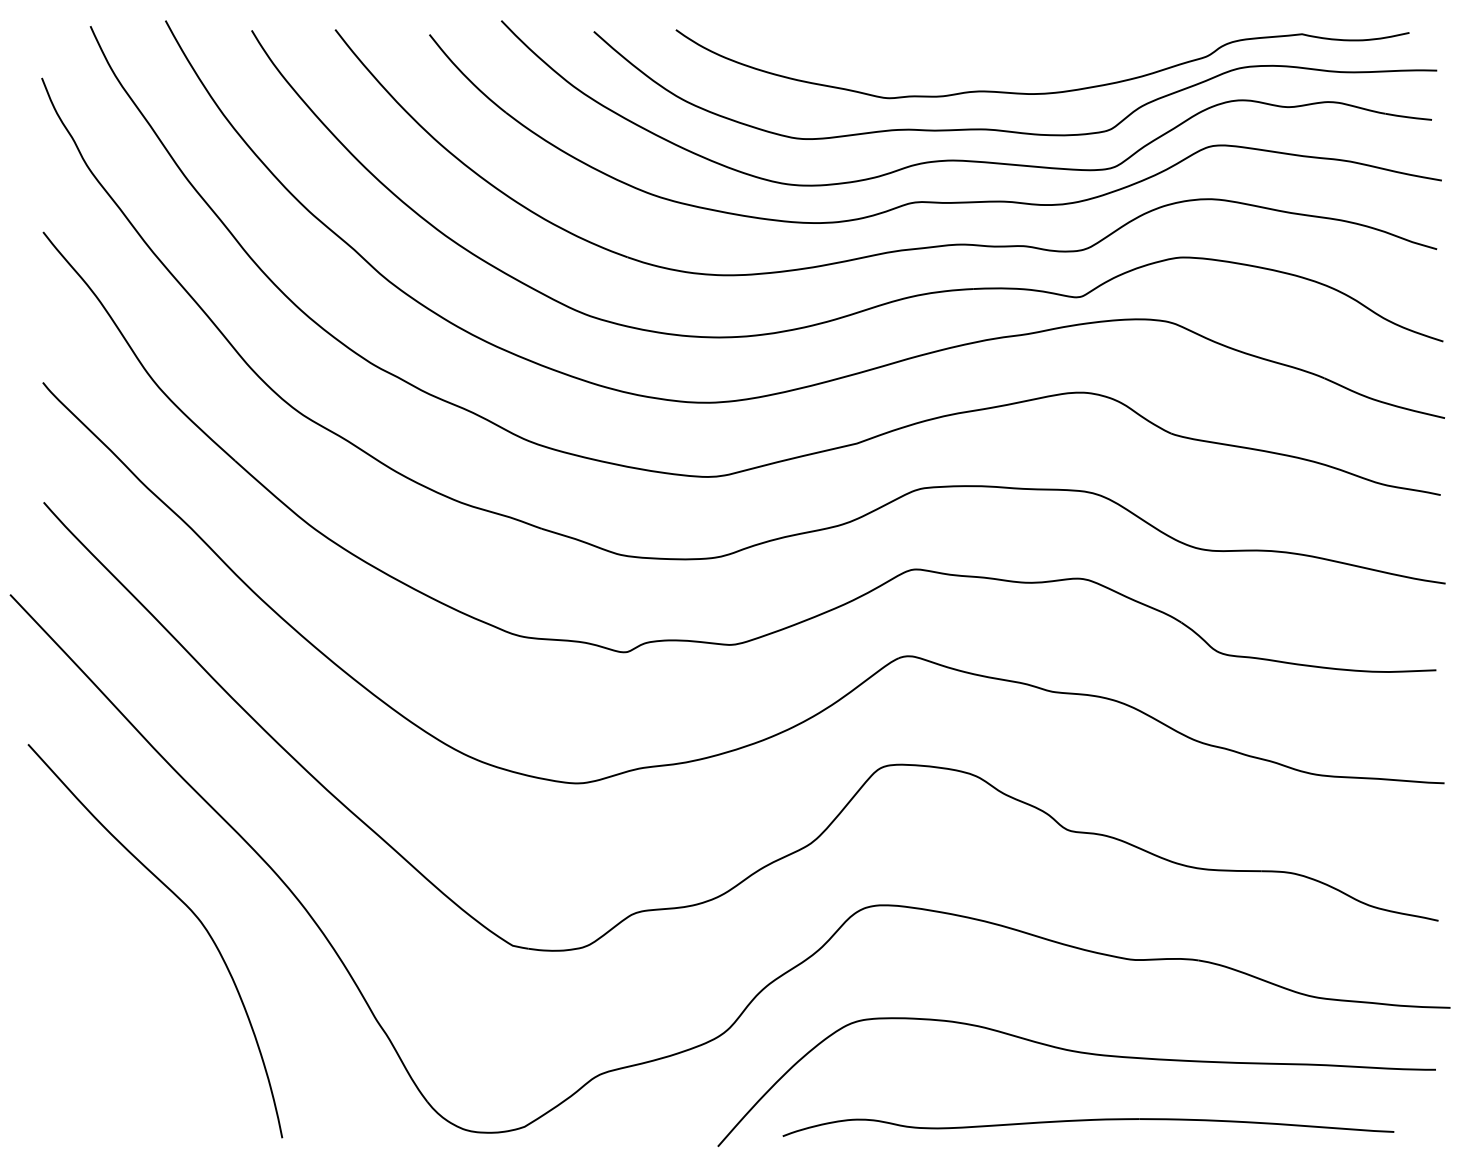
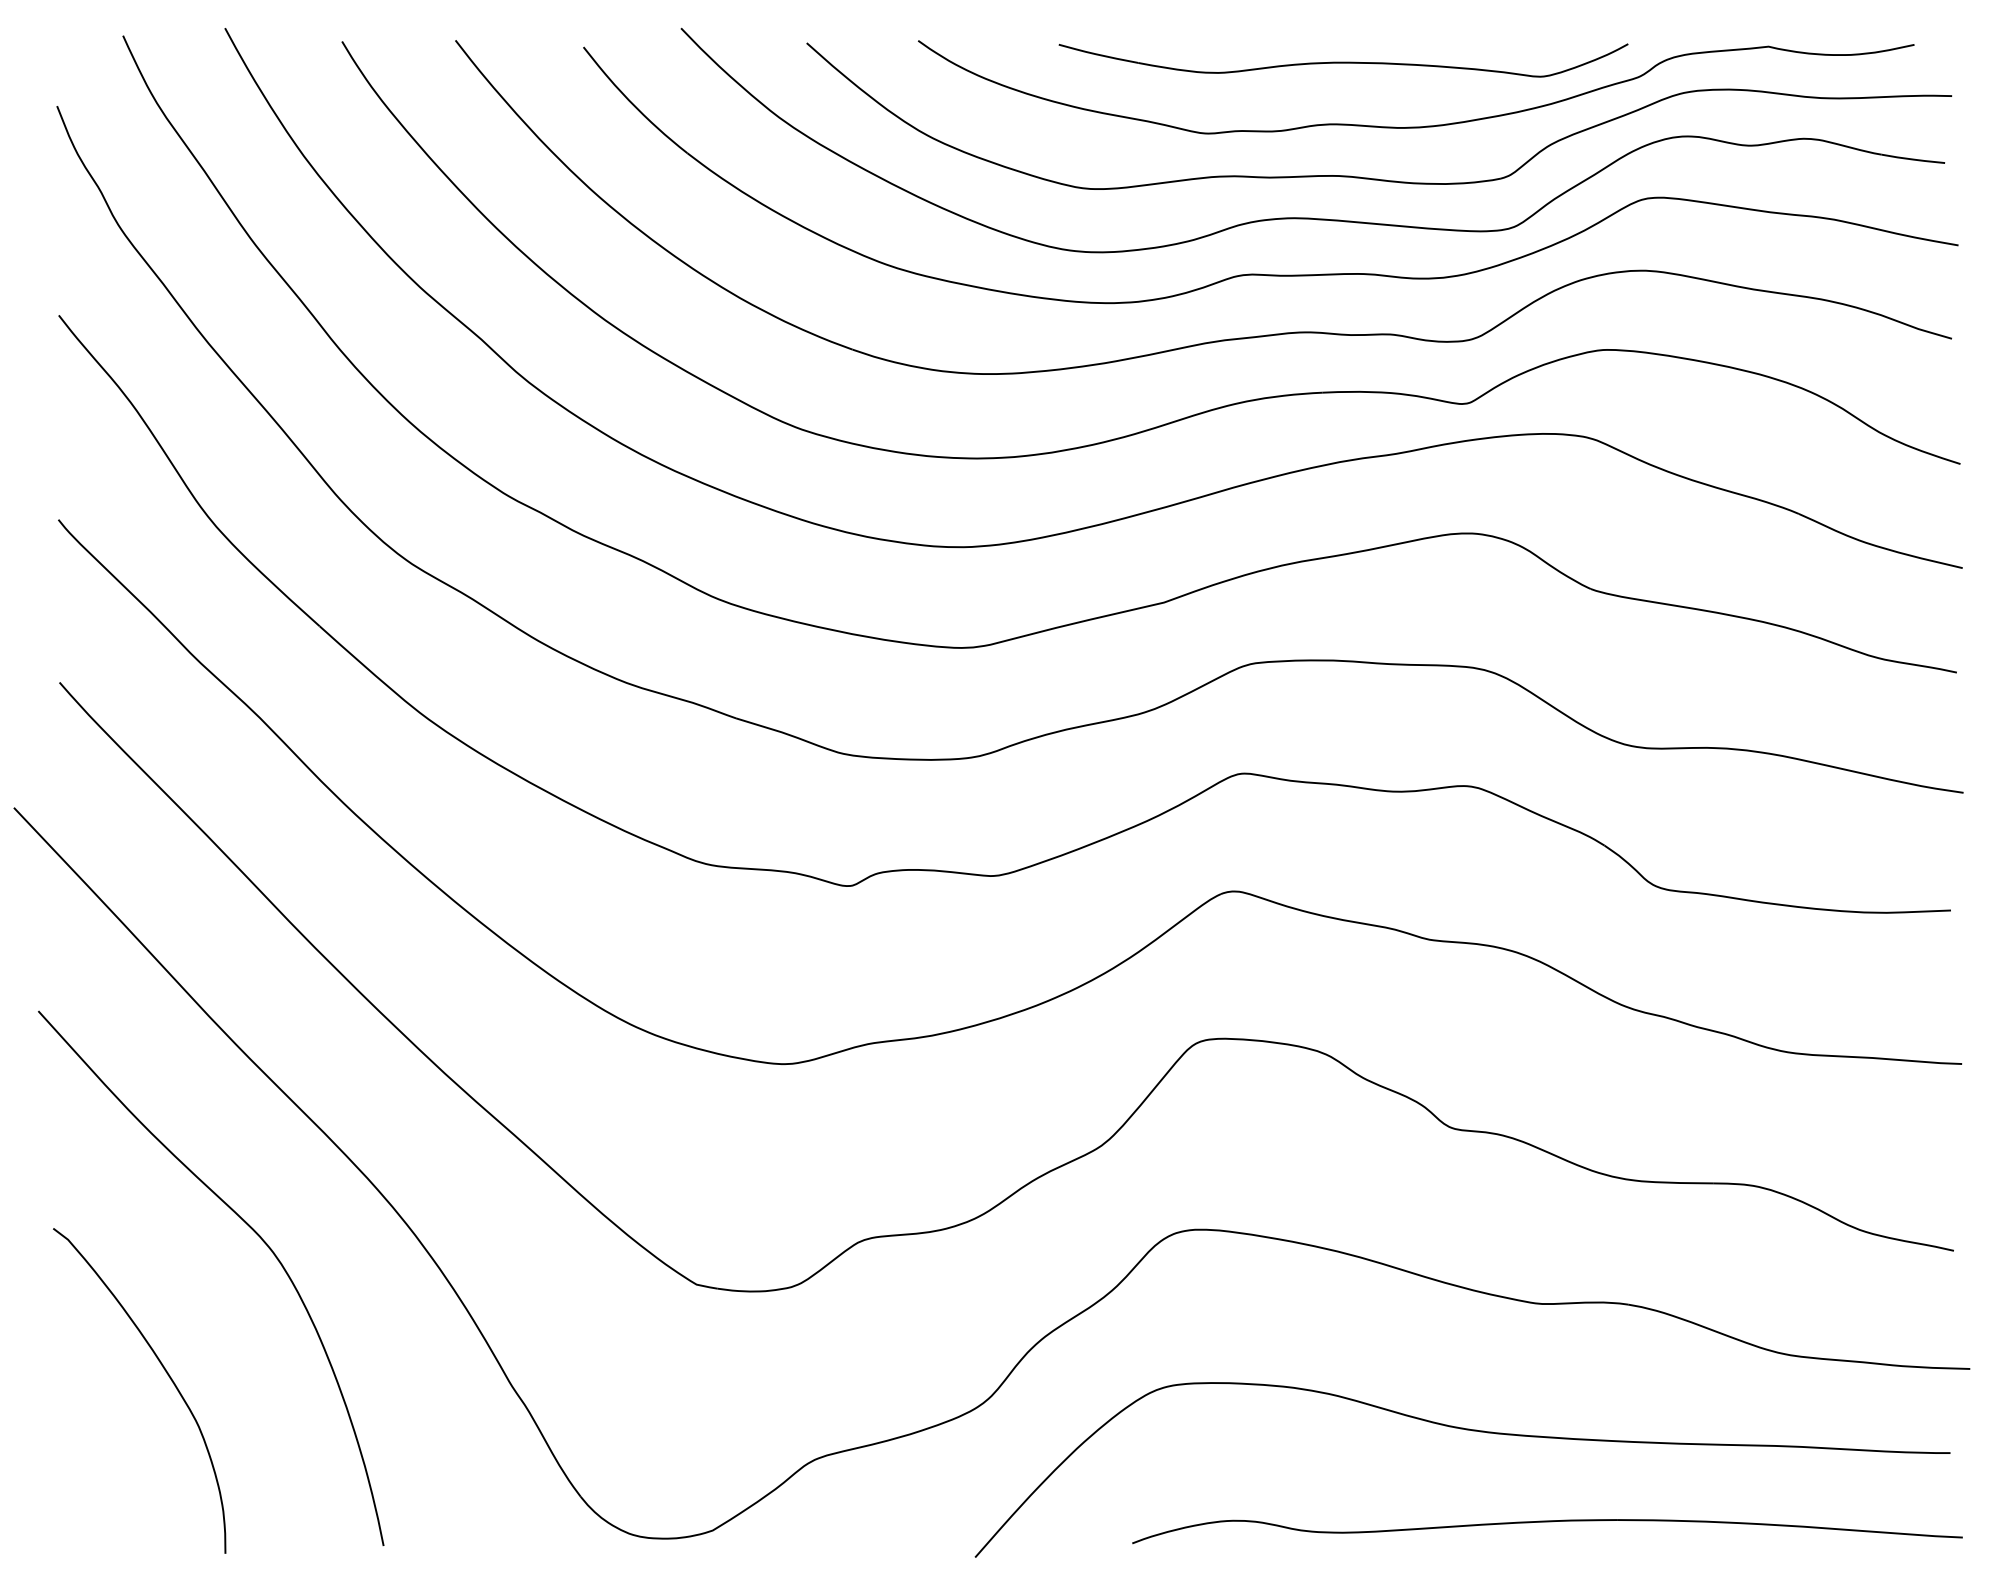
part: (989, 44) -> (1343, 60), added
curve: (123, 1012) -> (167, 1375), added
part: (1088, 1120) -> (1547, 1522), moved

